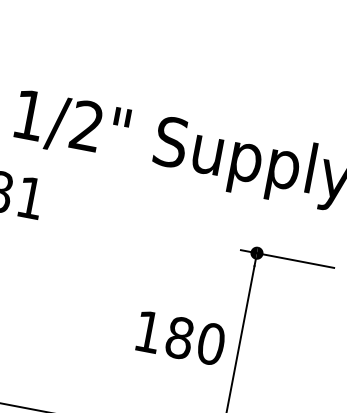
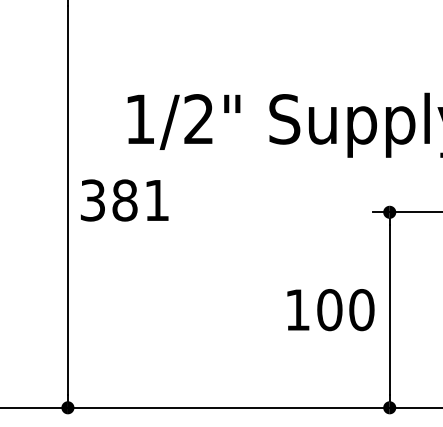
text: (179, 337) -> (329, 309), 180 -> 100

